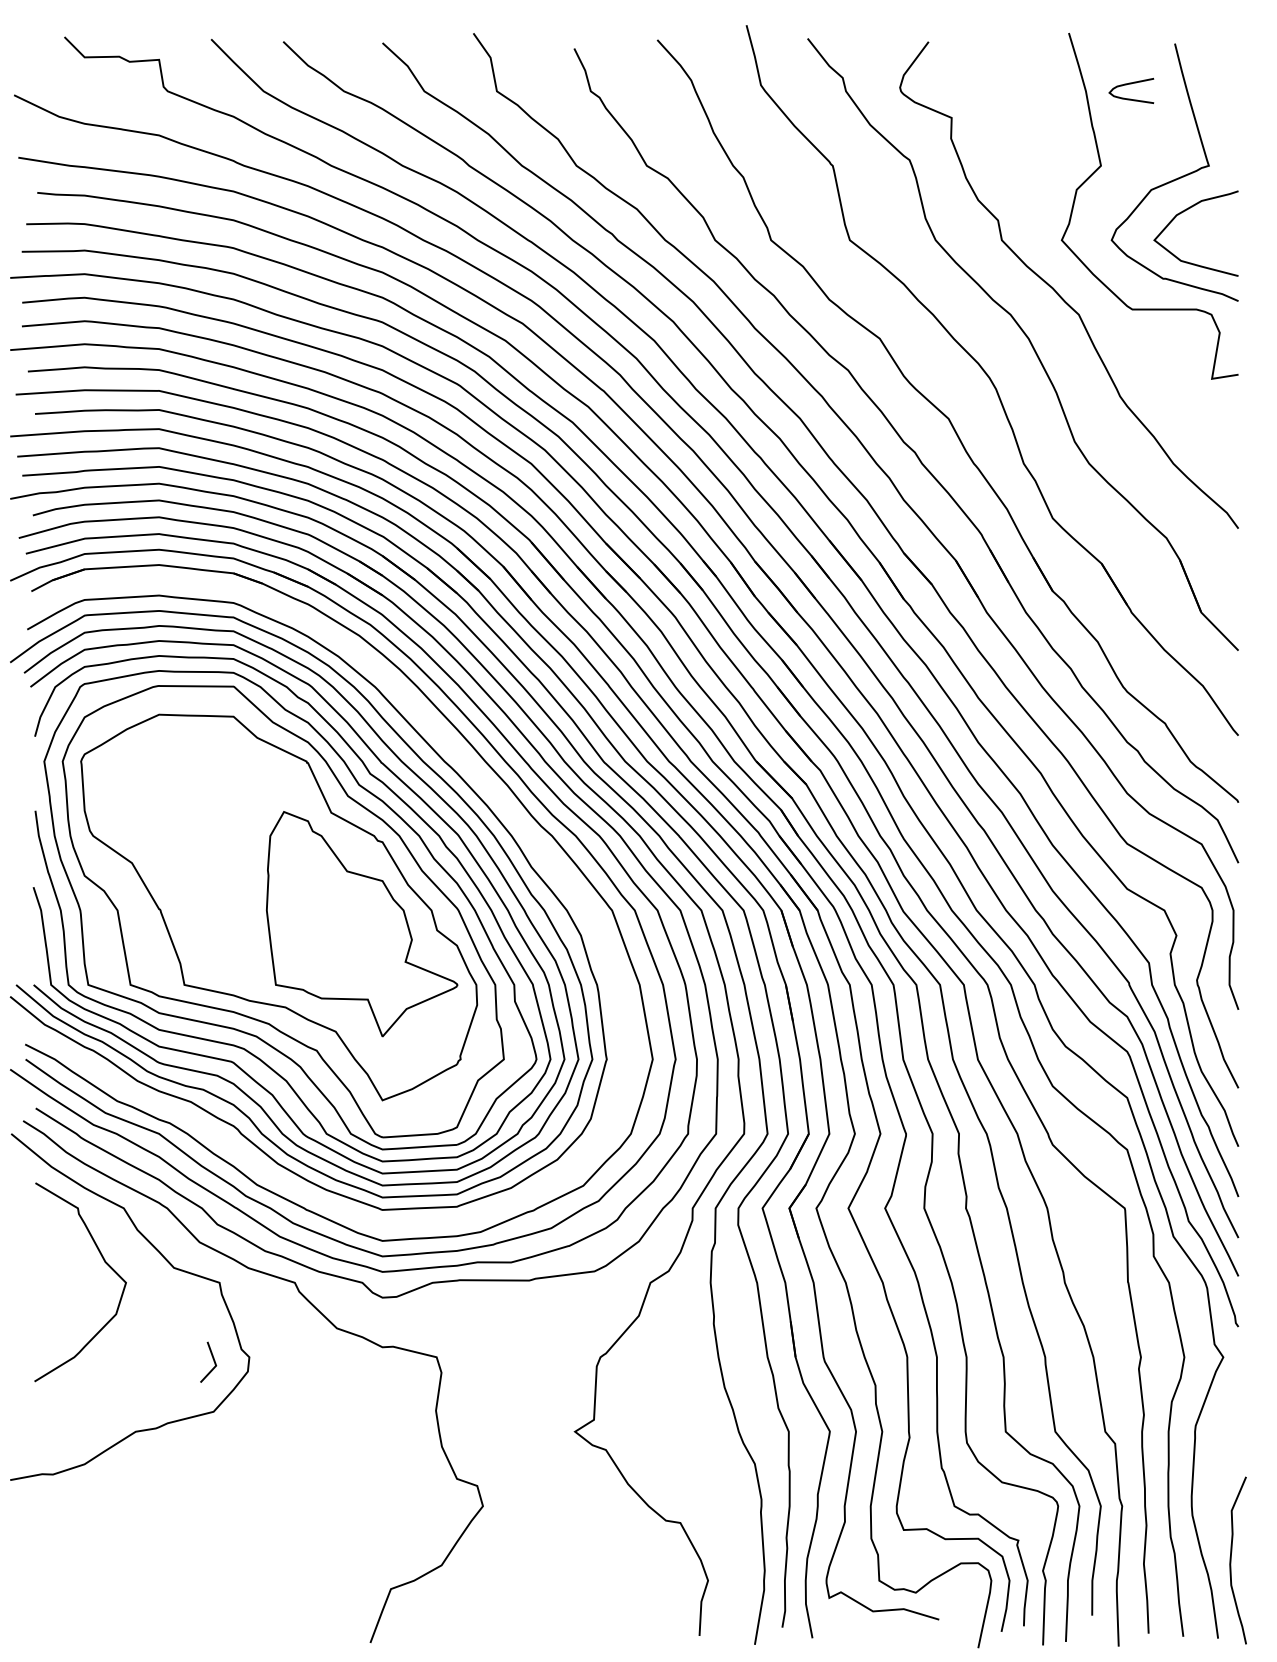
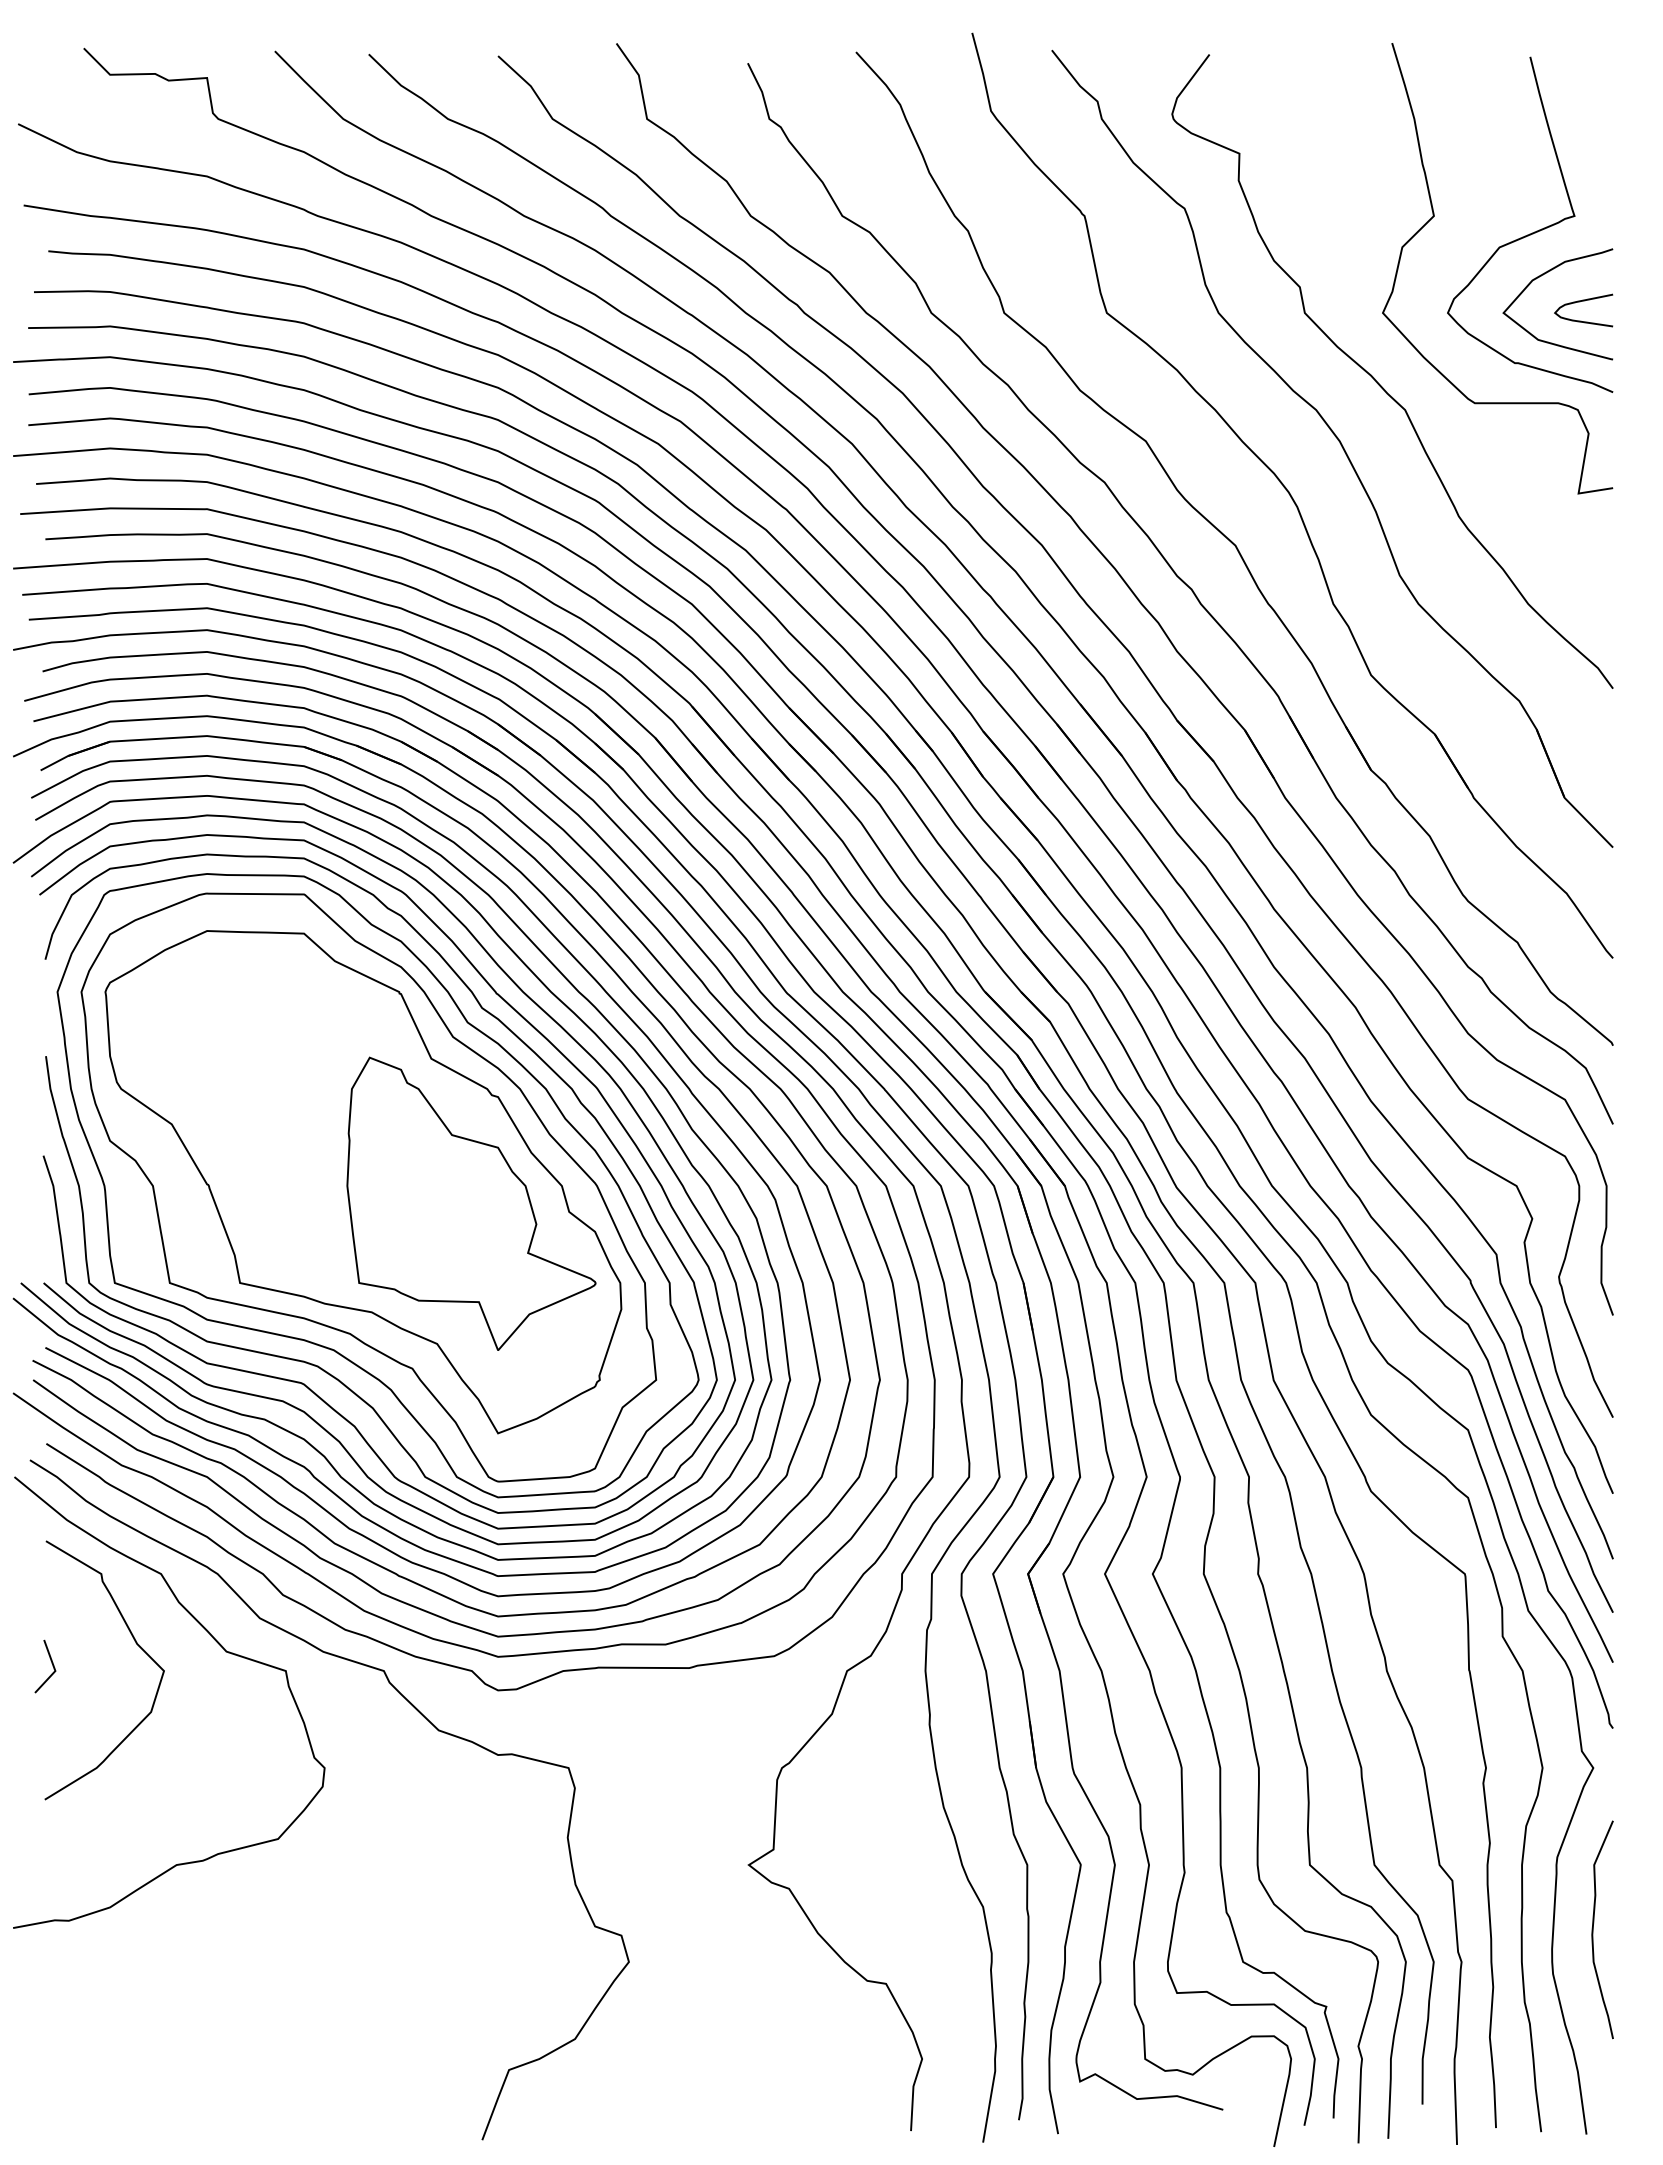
curve: (1129, 84) -> (1580, 302), moved
curve: (475, 774) -> (619, 1008), added
line: (213, 1359) -> (51, 1663), moved
curve: (1231, 1560) -> (1593, 1929), moved

